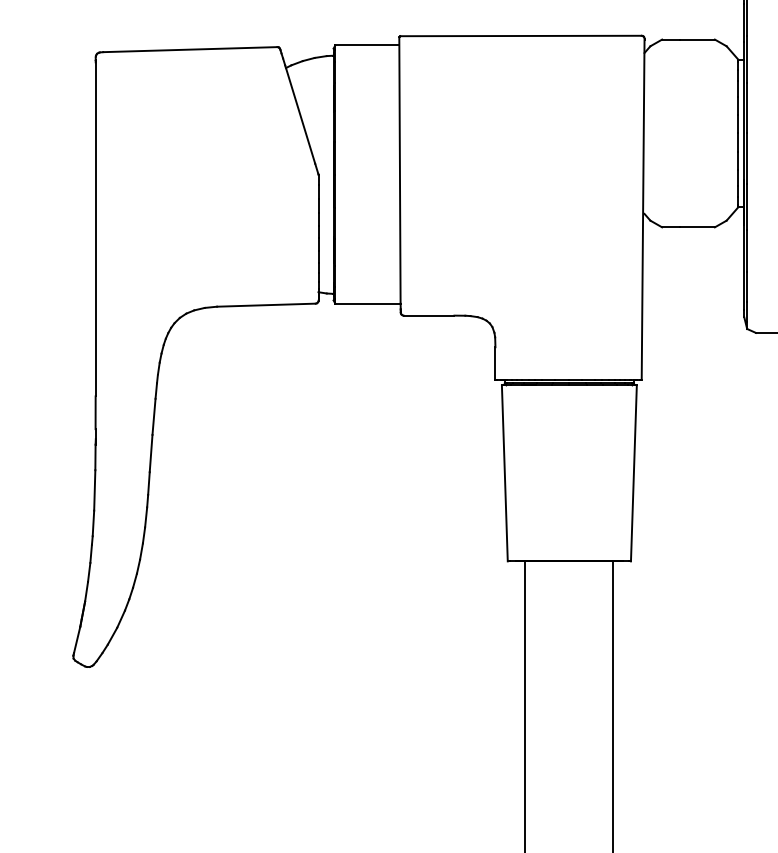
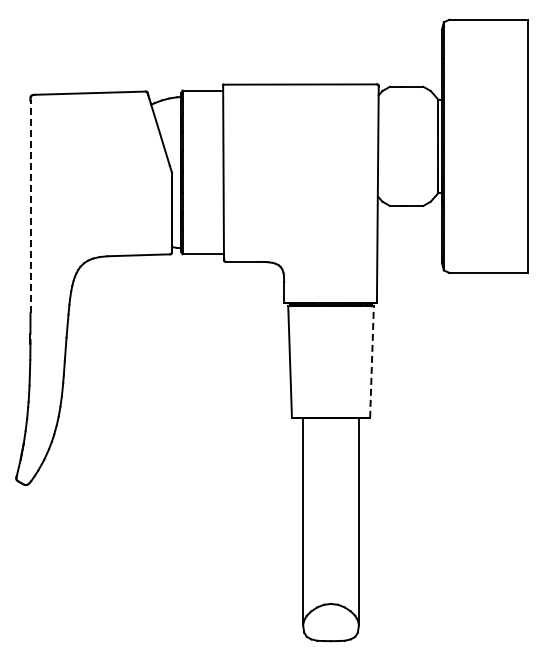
line: (95, 228) -> (30, 206), solid -> dashed
line: (633, 474) -> (371, 362), solid -> dashed

